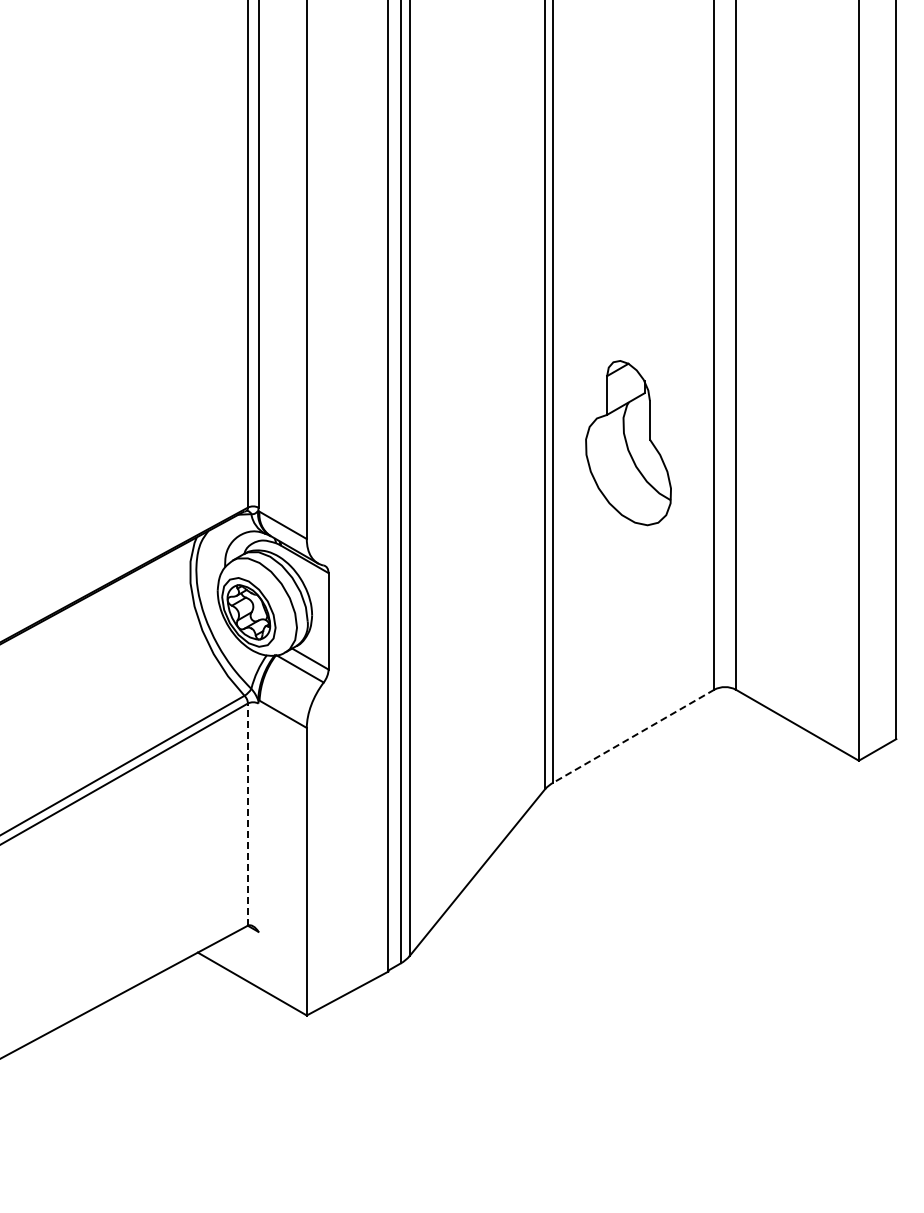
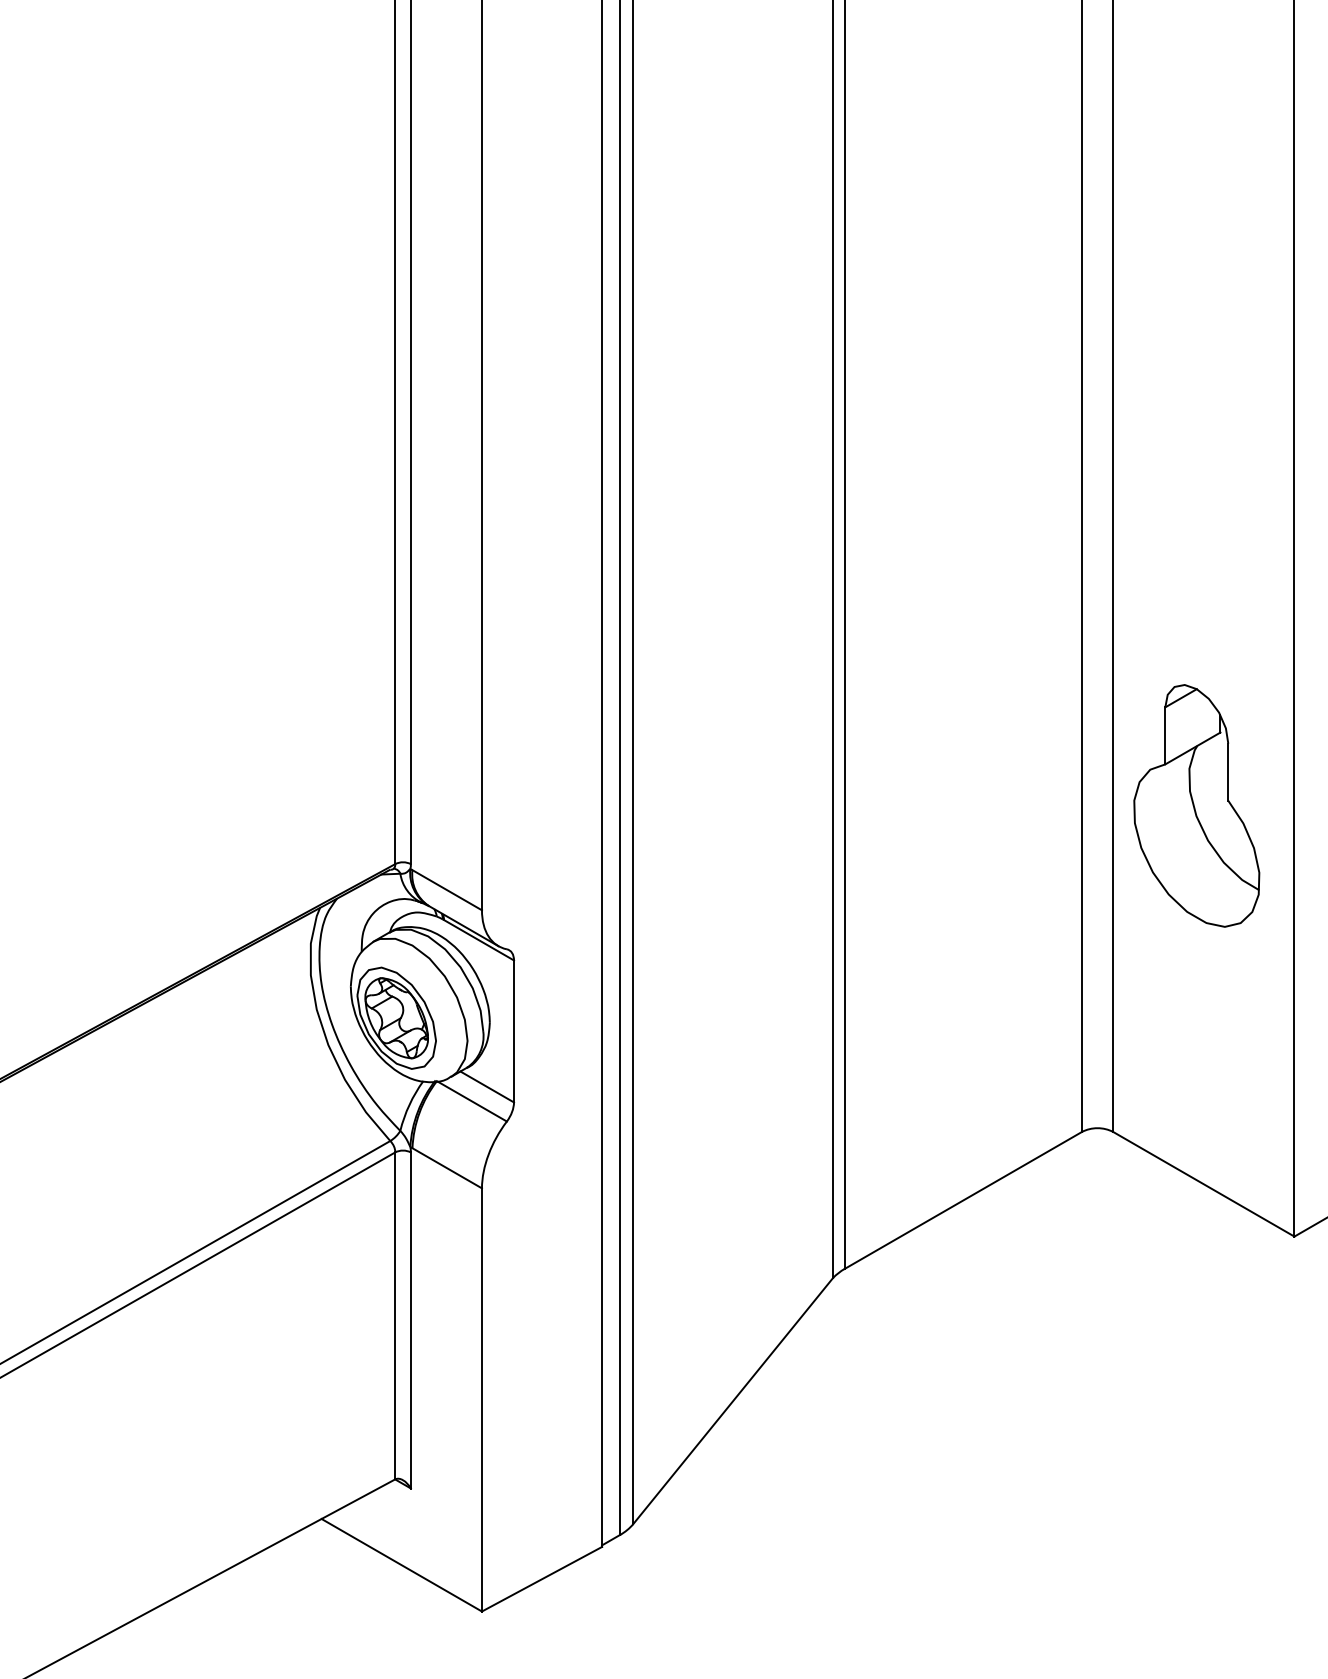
part: (628, 443) -> (1196, 806), moved
line: (633, 736) -> (962, 1200), dashed -> solid
line: (247, 814) -> (394, 1315), dashed -> solid
line: (258, 817) -> (410, 1320), added

